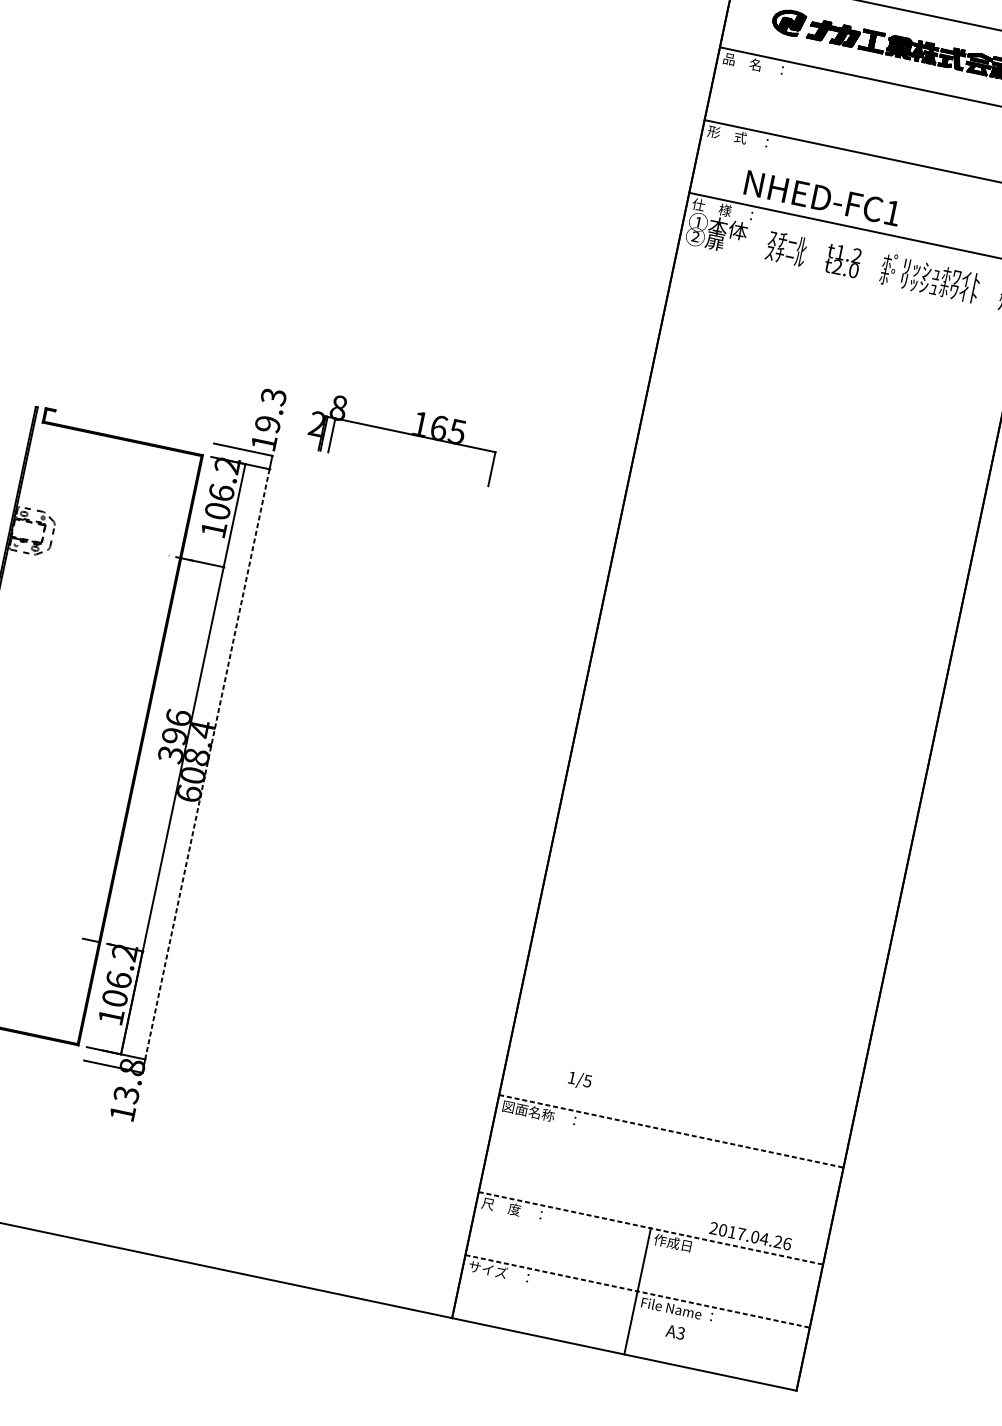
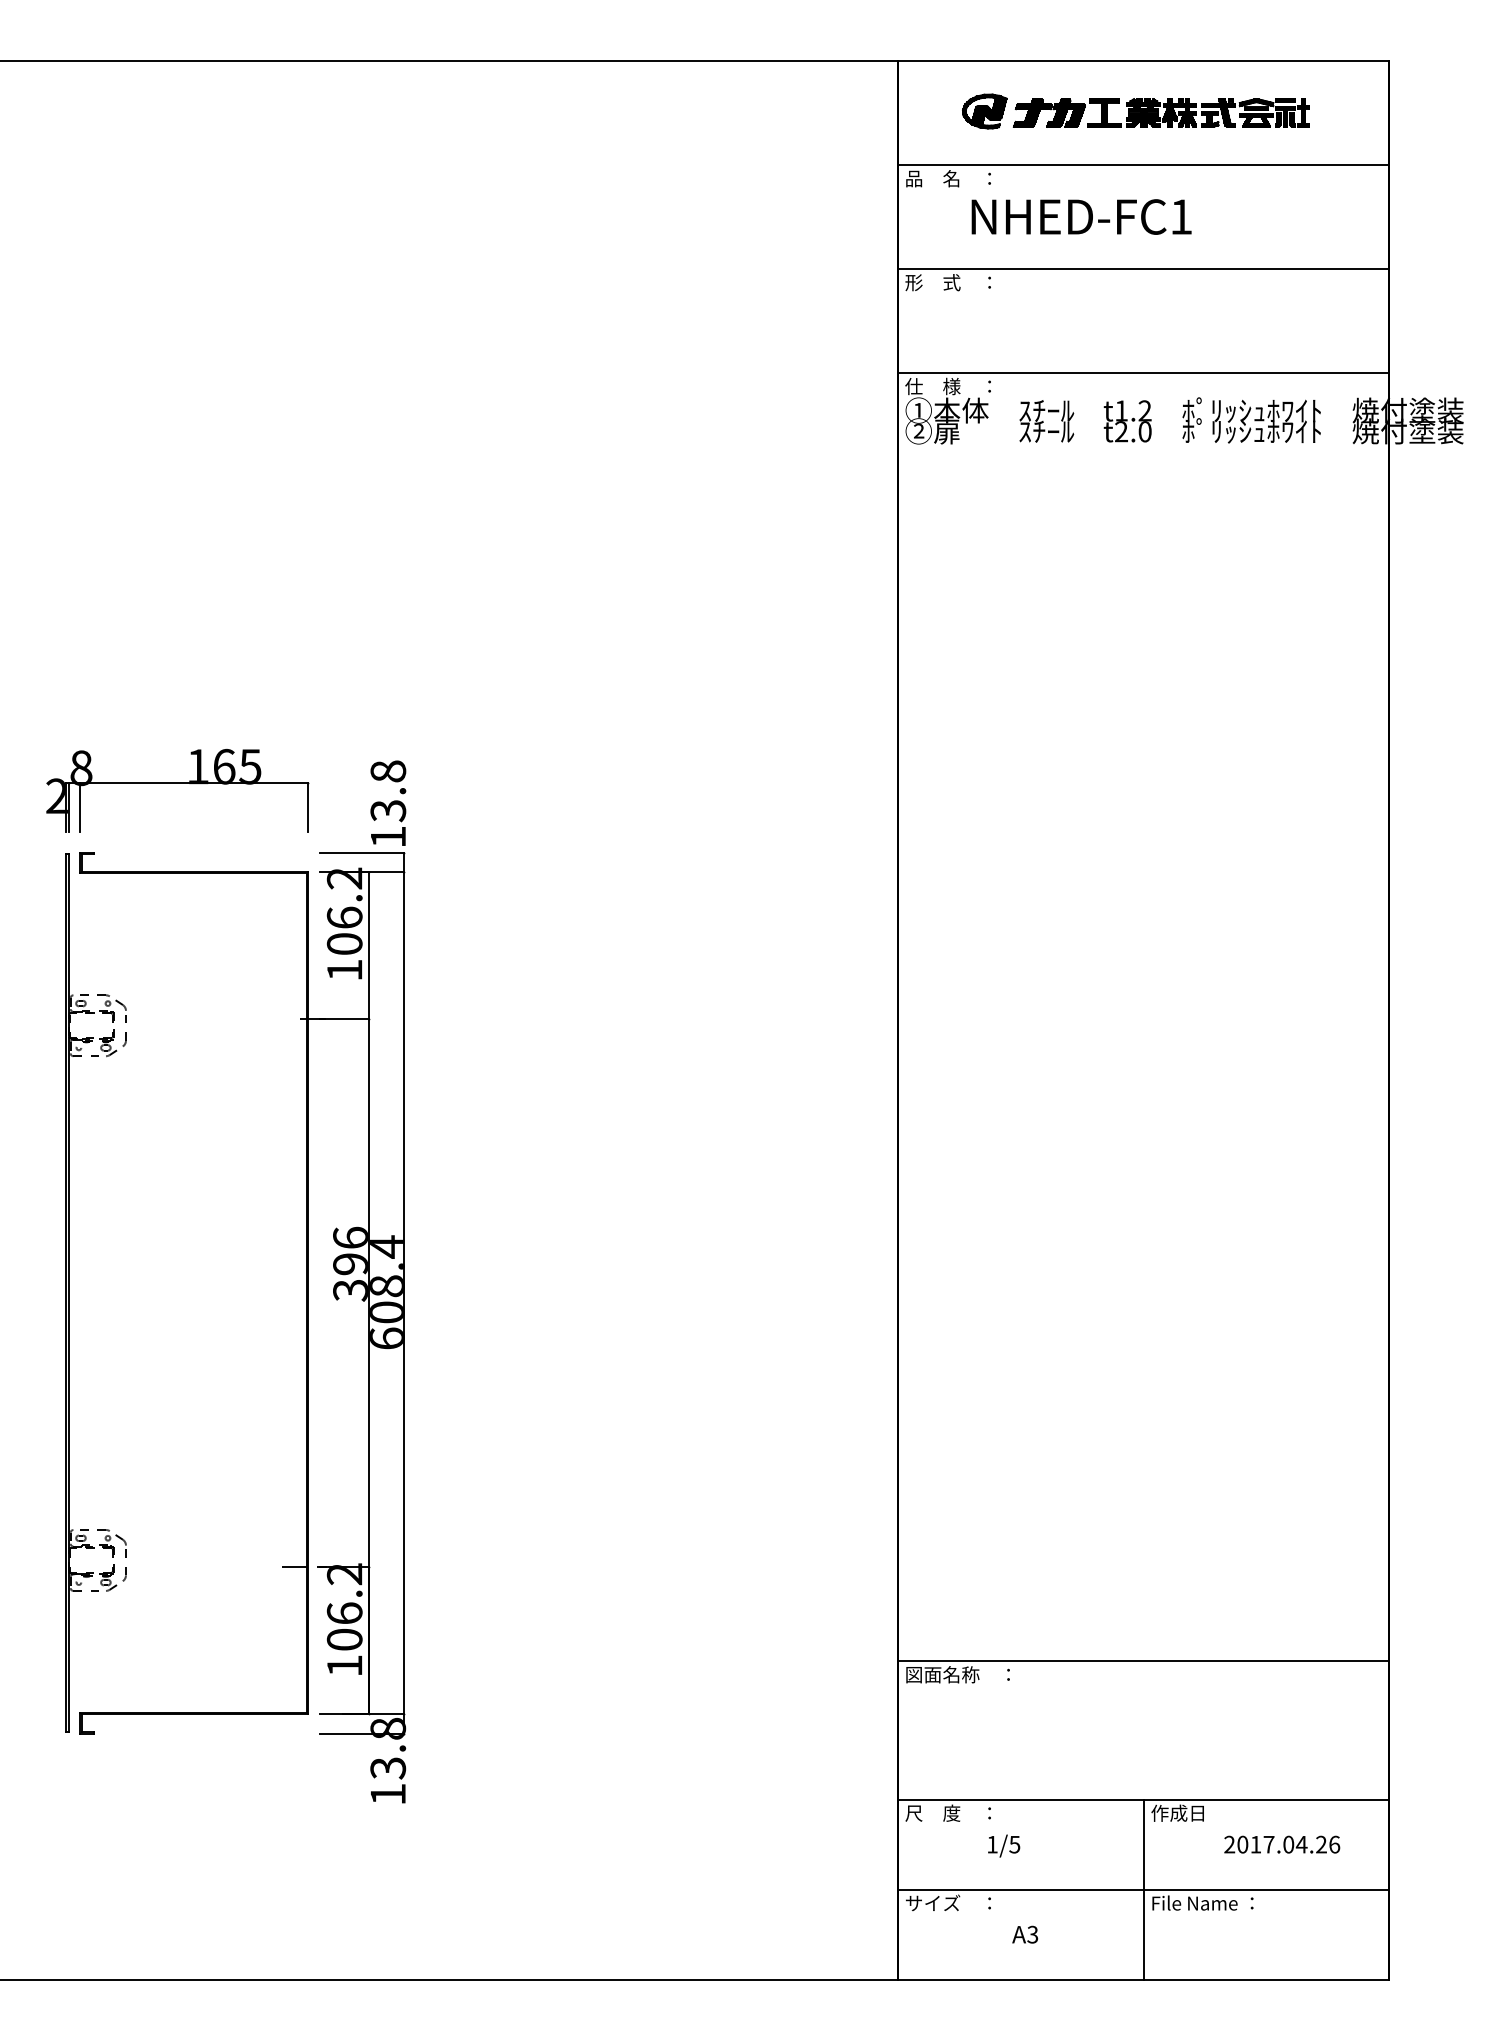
text: (822, 197) -> (1081, 216), moved
text: (270, 410) -> (388, 791), 19.3 -> 13.8
part: (403, 432) -> (177, 783), moved
line: (207, 764) -> (403, 1293), dashed -> solid
text: (580, 1080) -> (1004, 1845), moved
line: (671, 1131) -> (1143, 1661), dashed -> solid
line: (650, 1228) -> (1143, 1799), dashed -> solid
text: (750, 1236) -> (1282, 1844), moved
line: (637, 1291) -> (1143, 1889), dashed -> solid
text: (675, 1332) -> (1025, 1934), moved

